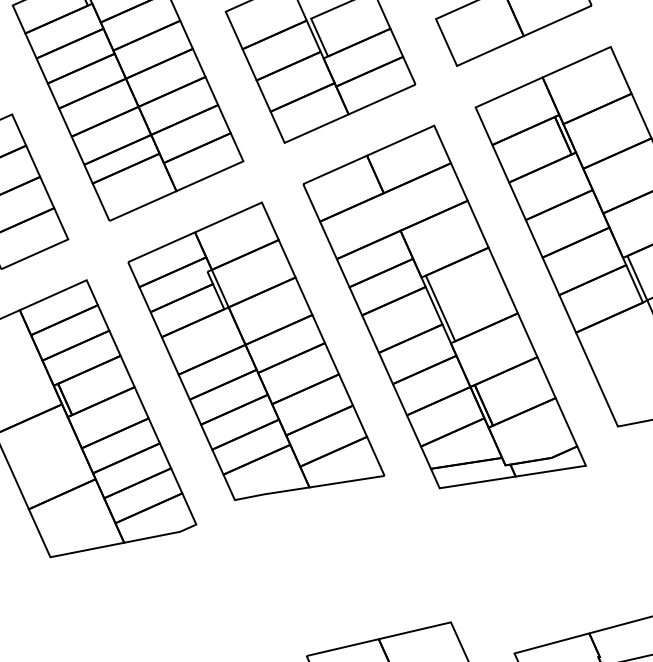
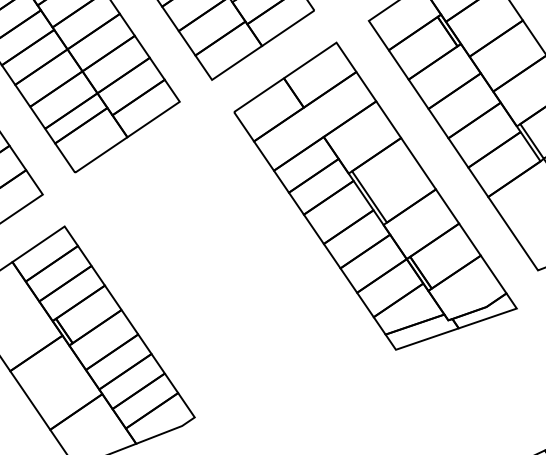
part: (256, 350) -> (219, 260), removed

